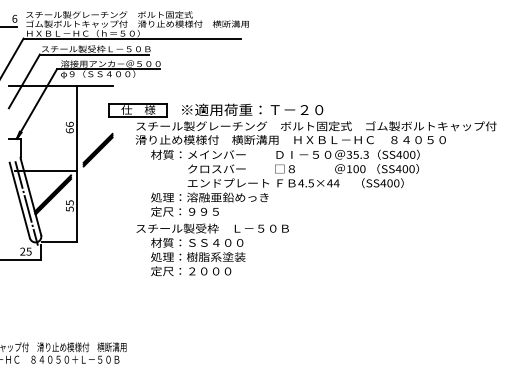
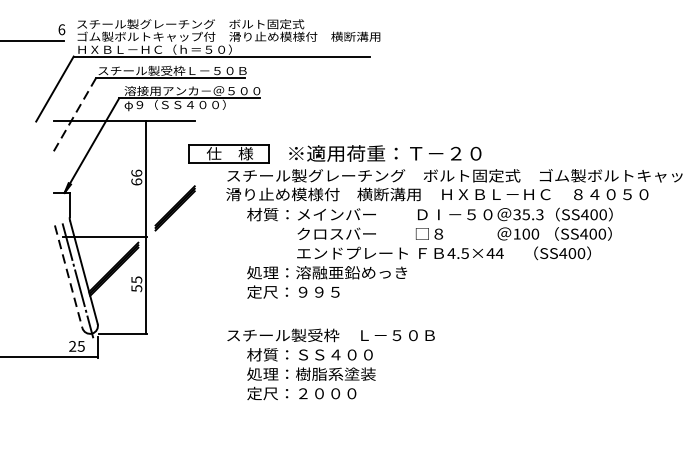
line: (24, 80) -> (75, 113), solid -> dashed
line: (19, 200) -> (68, 276), solid -> dashed
text: (212, 249) -> (330, 363), moved

